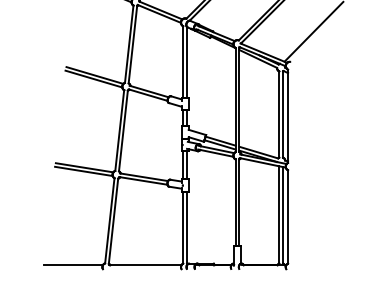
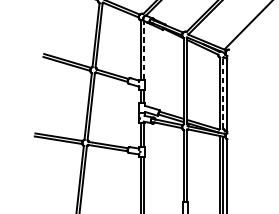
line: (187, 61) -> (144, 49), solid -> dashed
line: (283, 114) -> (223, 93), solid -> dashed

